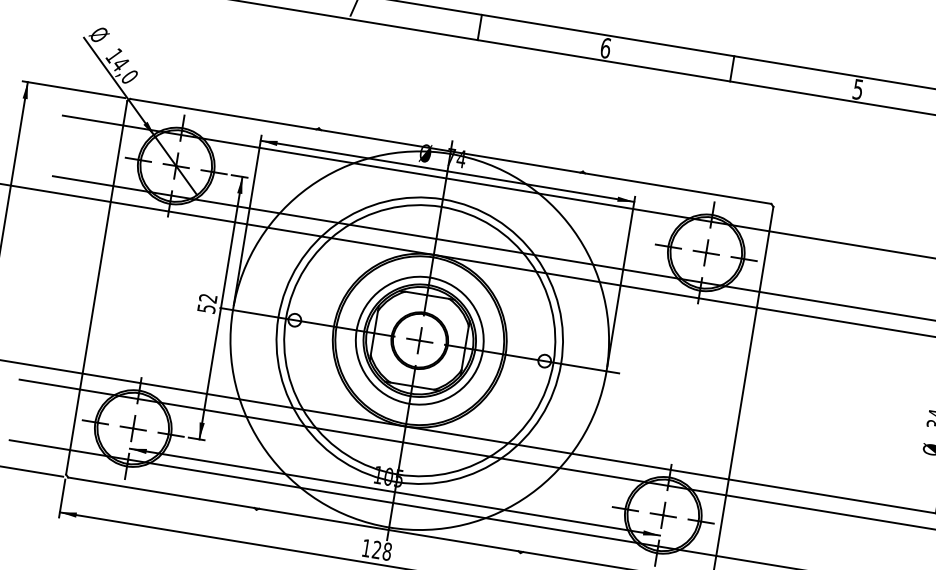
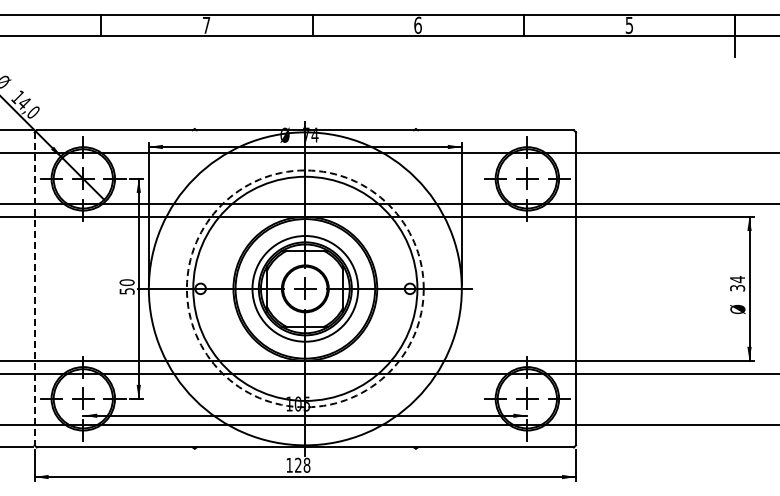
line: (96, 288) -> (34, 289), solid -> dashed
text: (207, 298) -> (126, 282), 52 -> 50
circle: (418, 340) -> (304, 288), solid -> dashed

